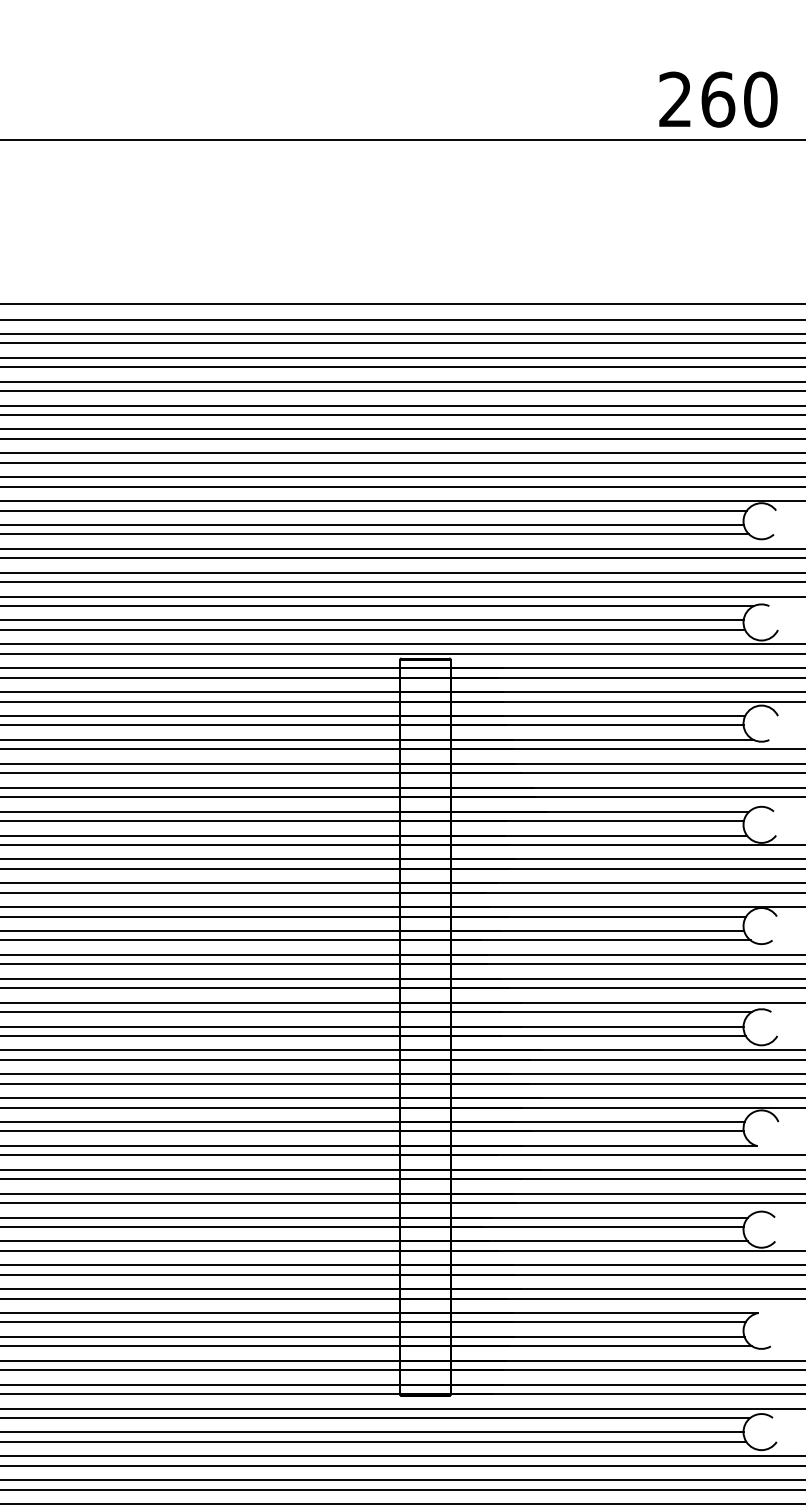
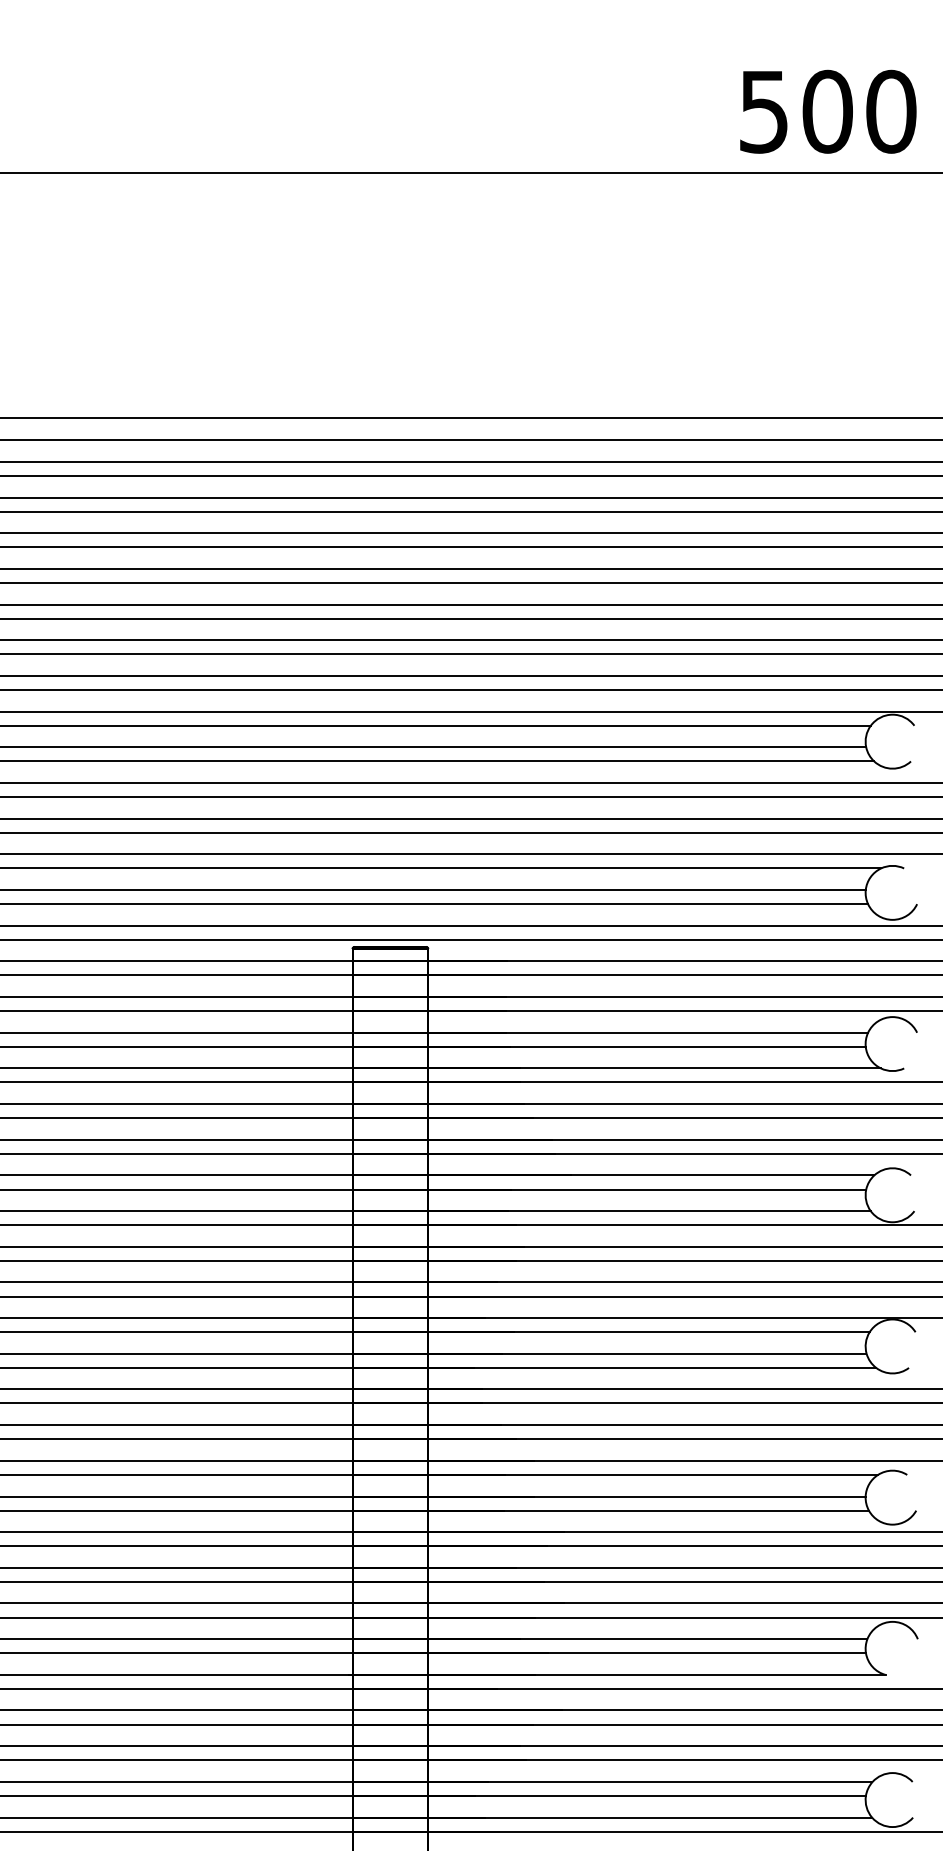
text: (697, 99) -> (796, 111), 260 -> 500

